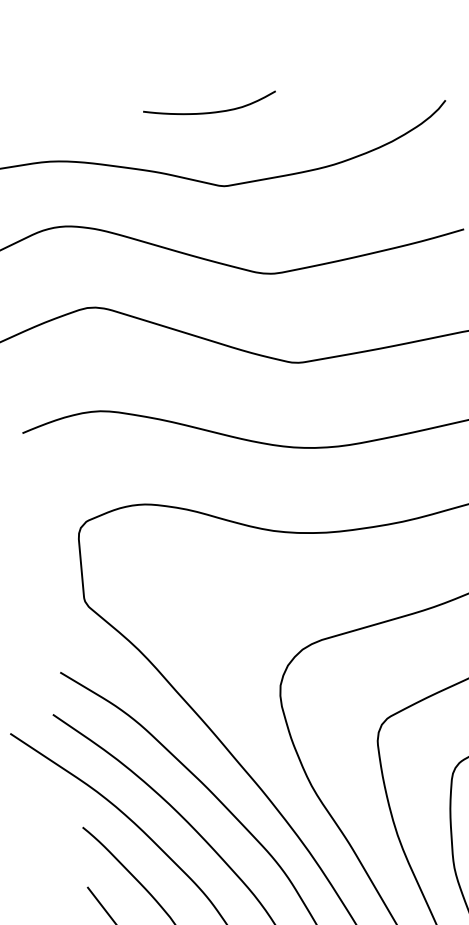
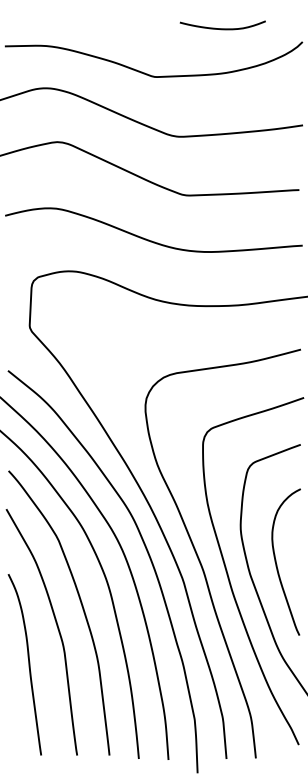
curve: (210, 111) -> (222, 28), moved

